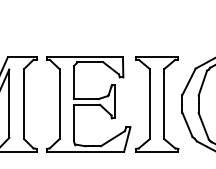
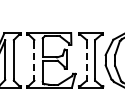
line: (59, 106) -> (34, 61), solid -> dashed
line: (149, 106) -> (86, 61), solid -> dashed

